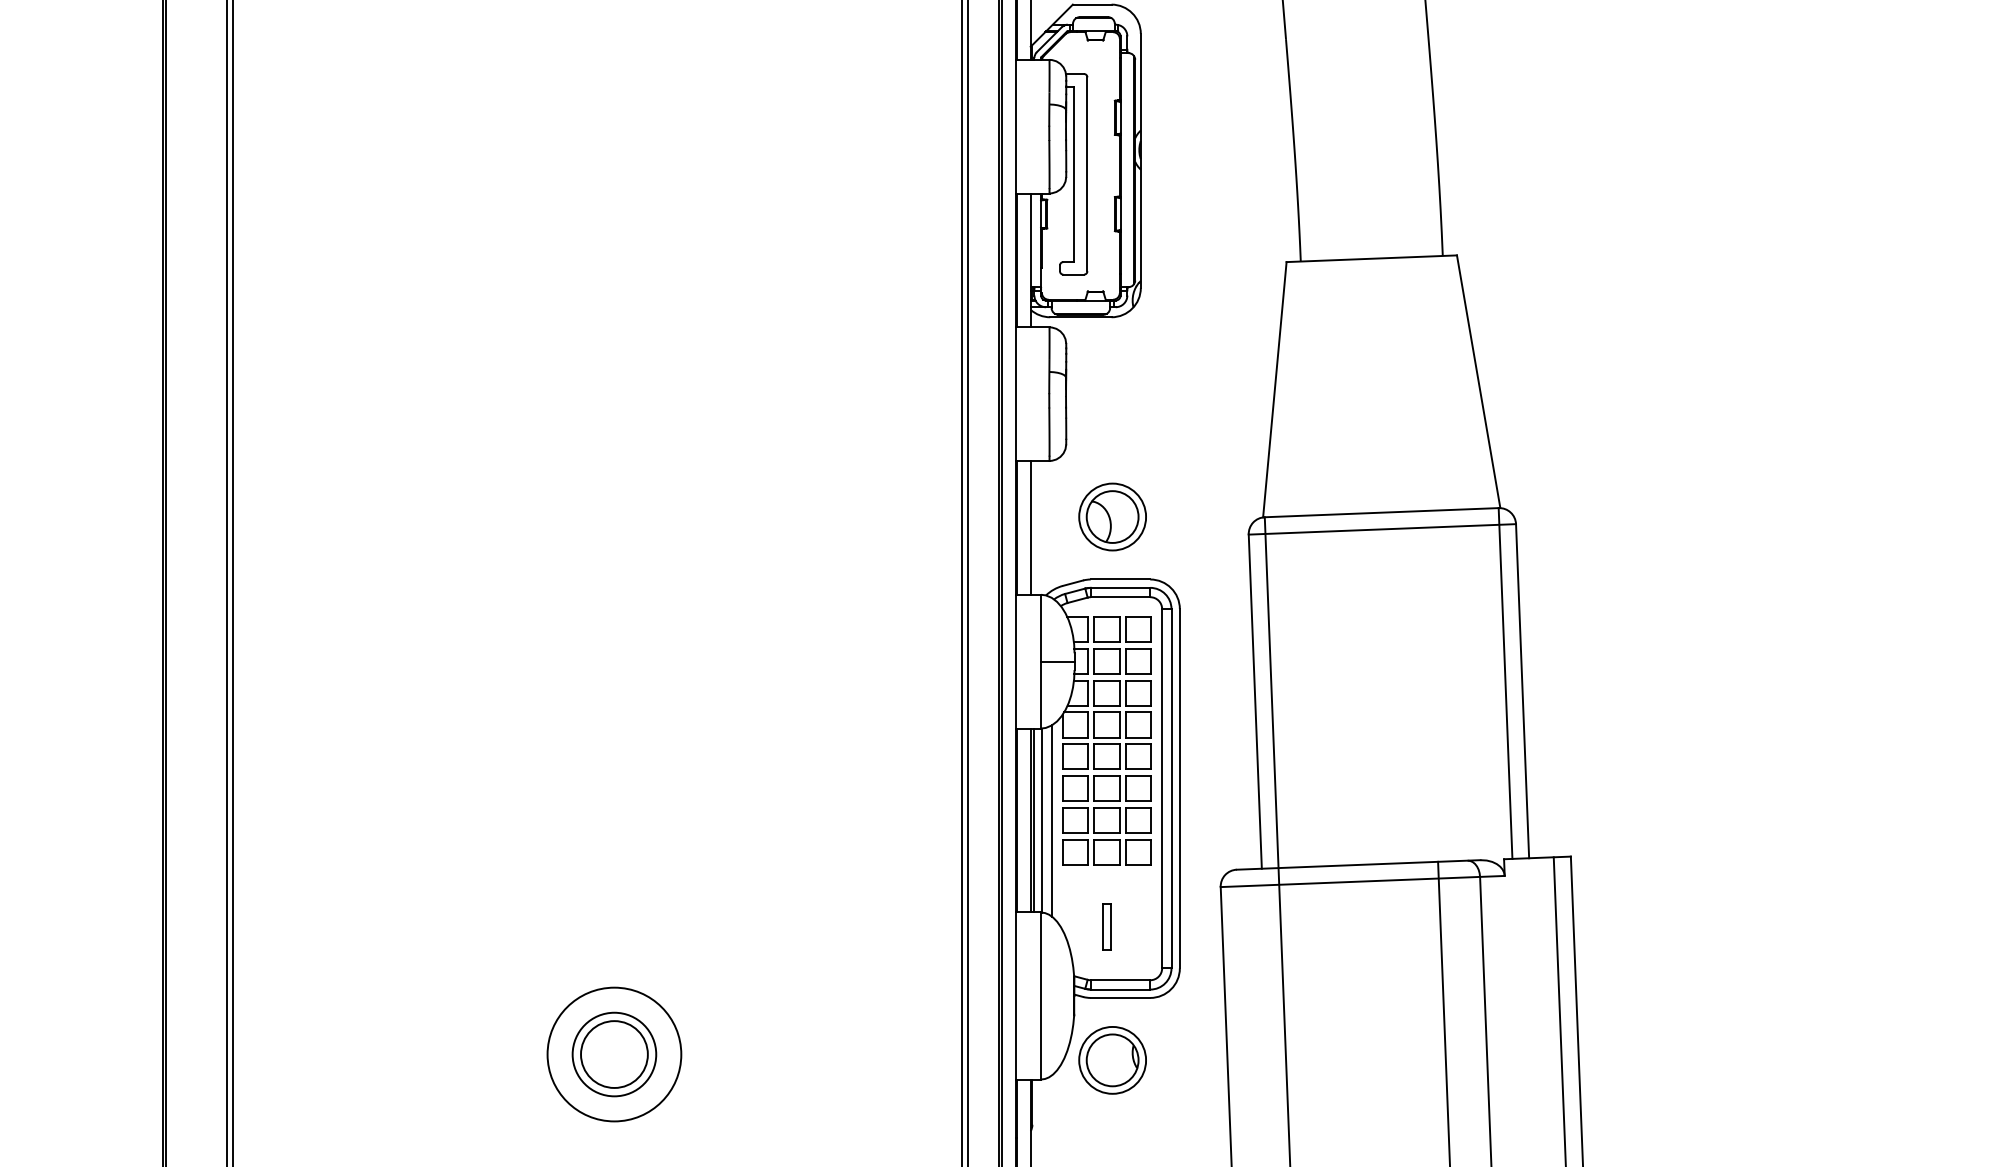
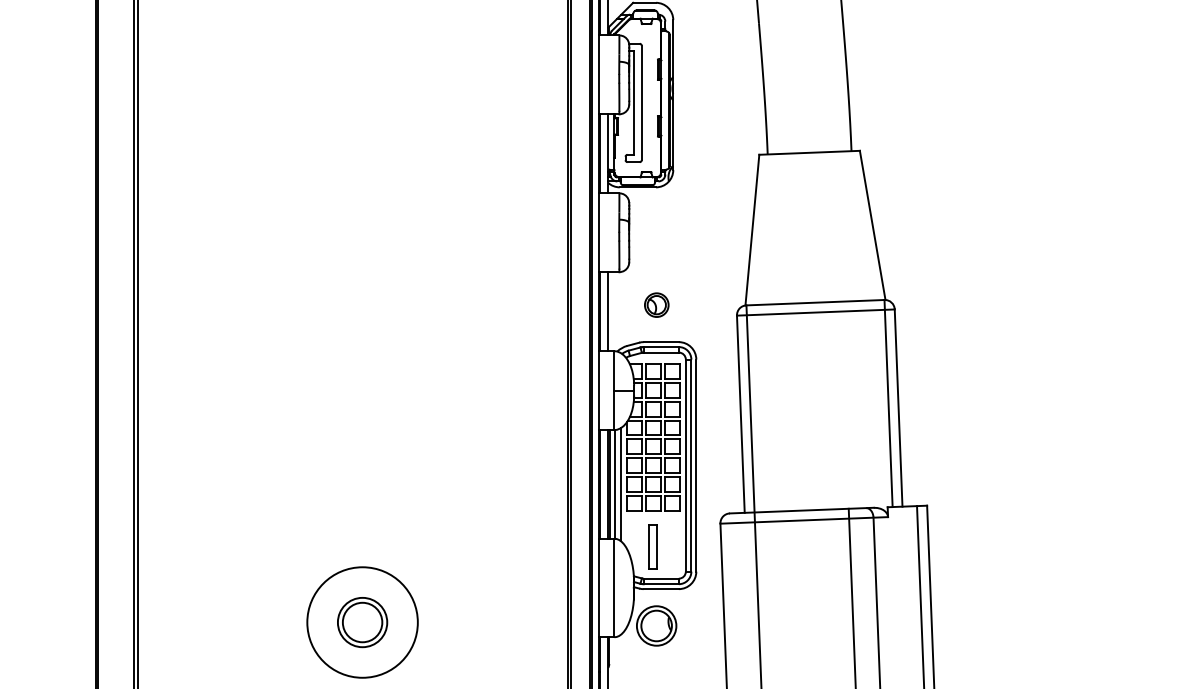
part: (1112, 515) -> (656, 304), size x0.6
part: (1107, 927) -> (653, 547), size x1.6
circle: (614, 1054) -> (362, 622), size x1.4

